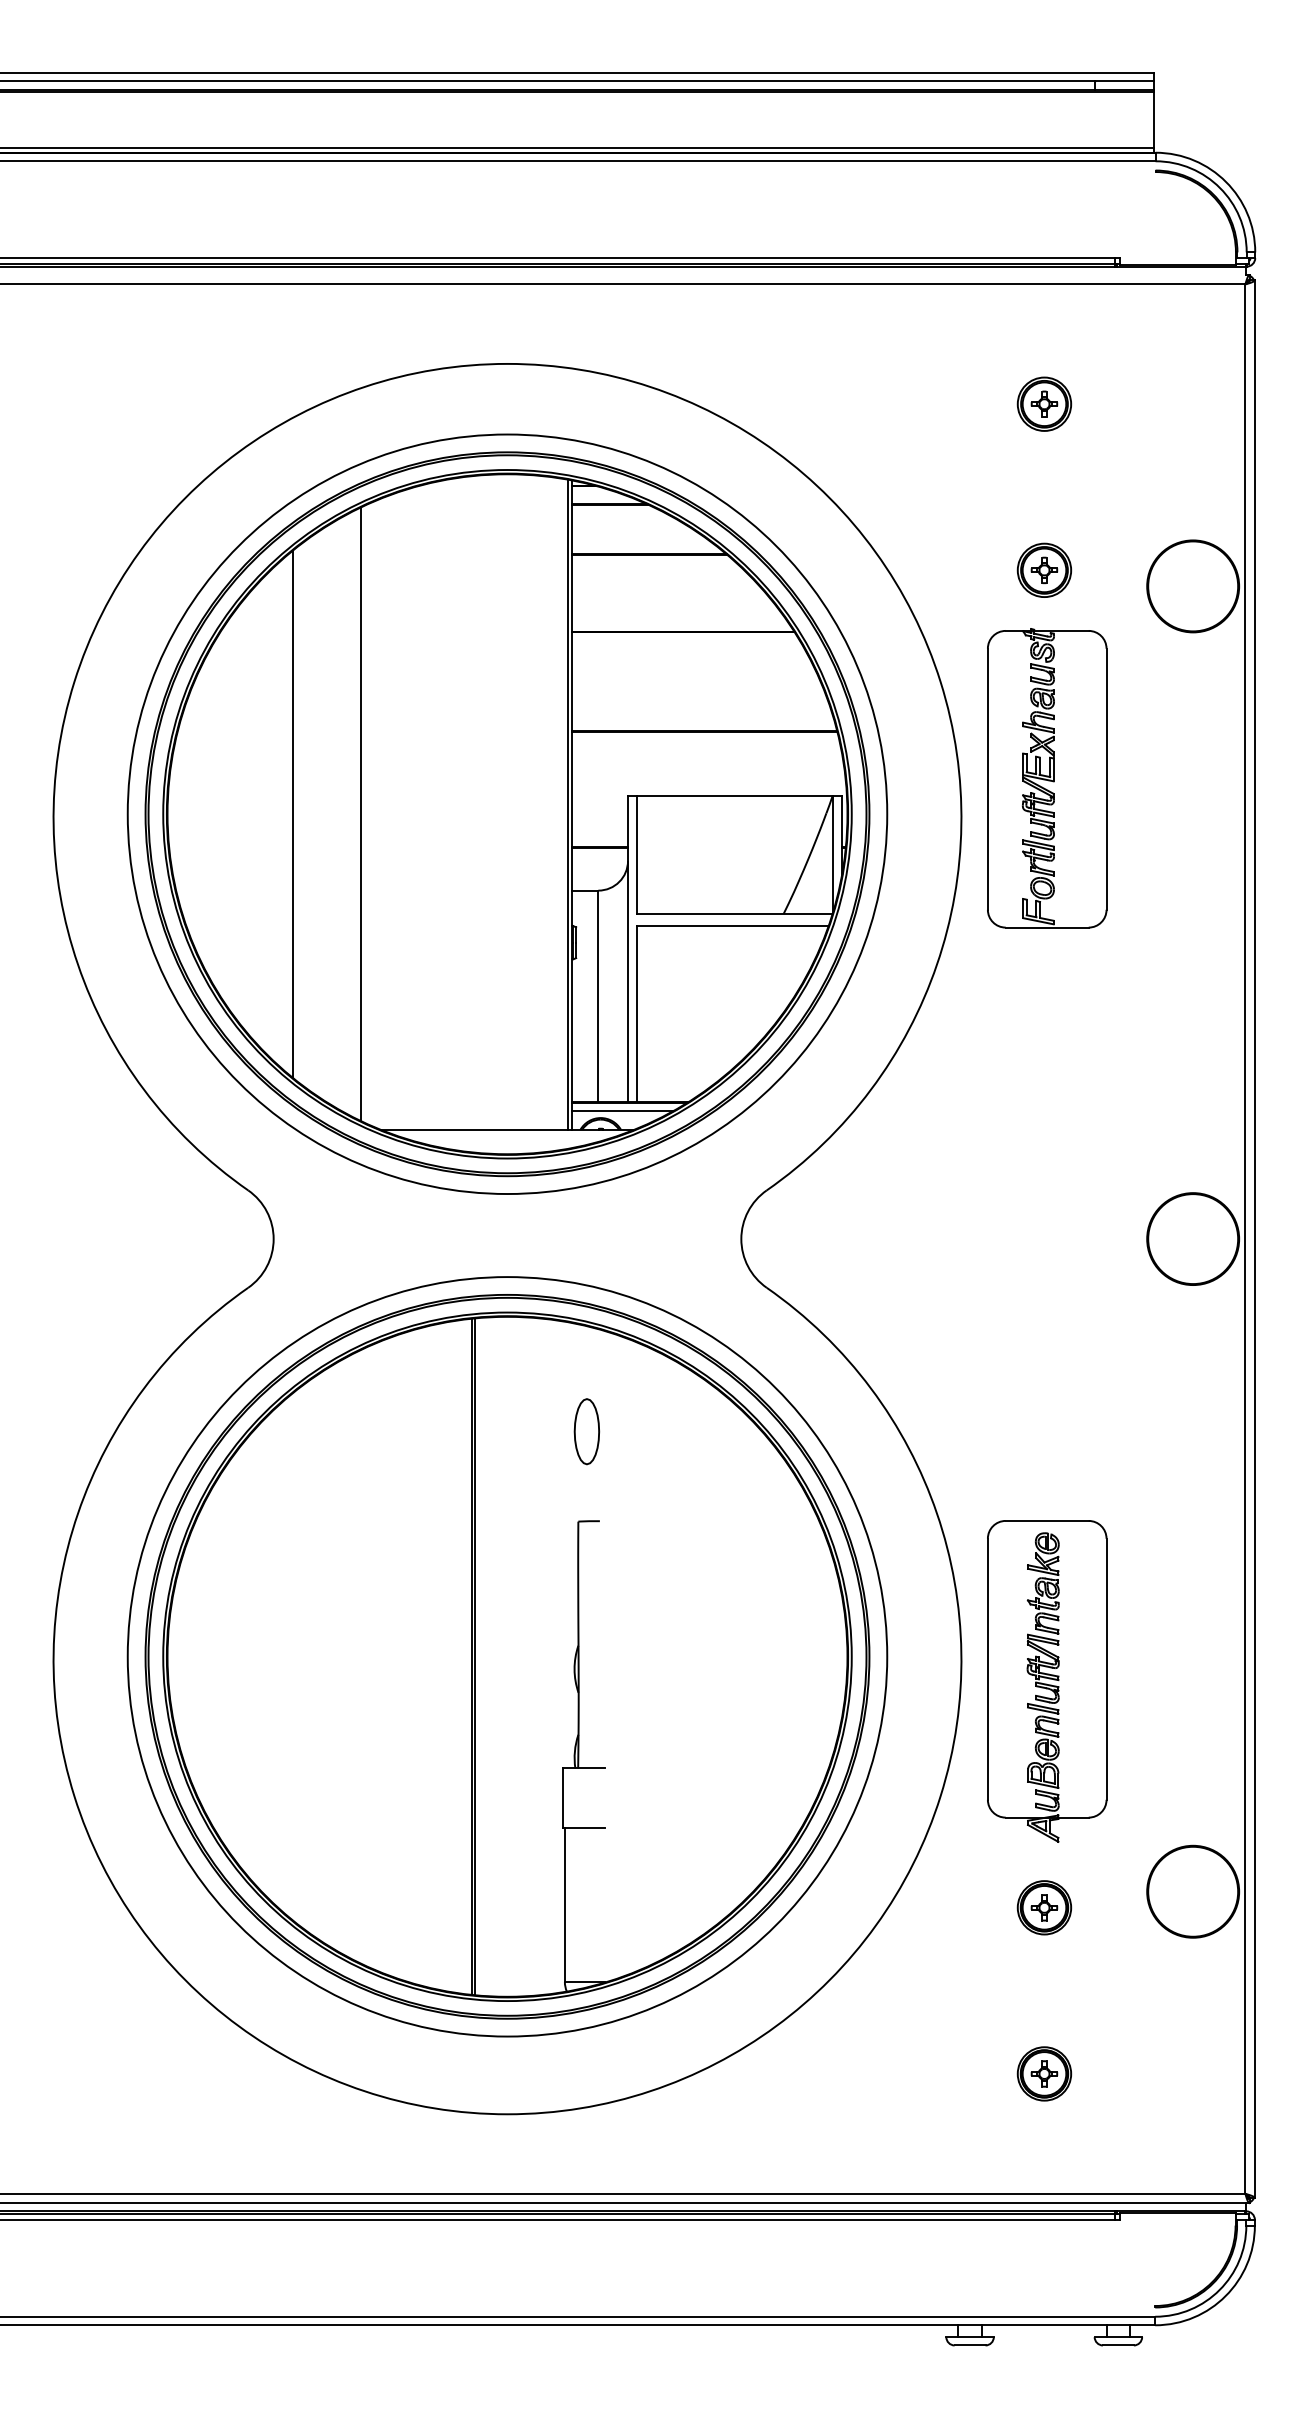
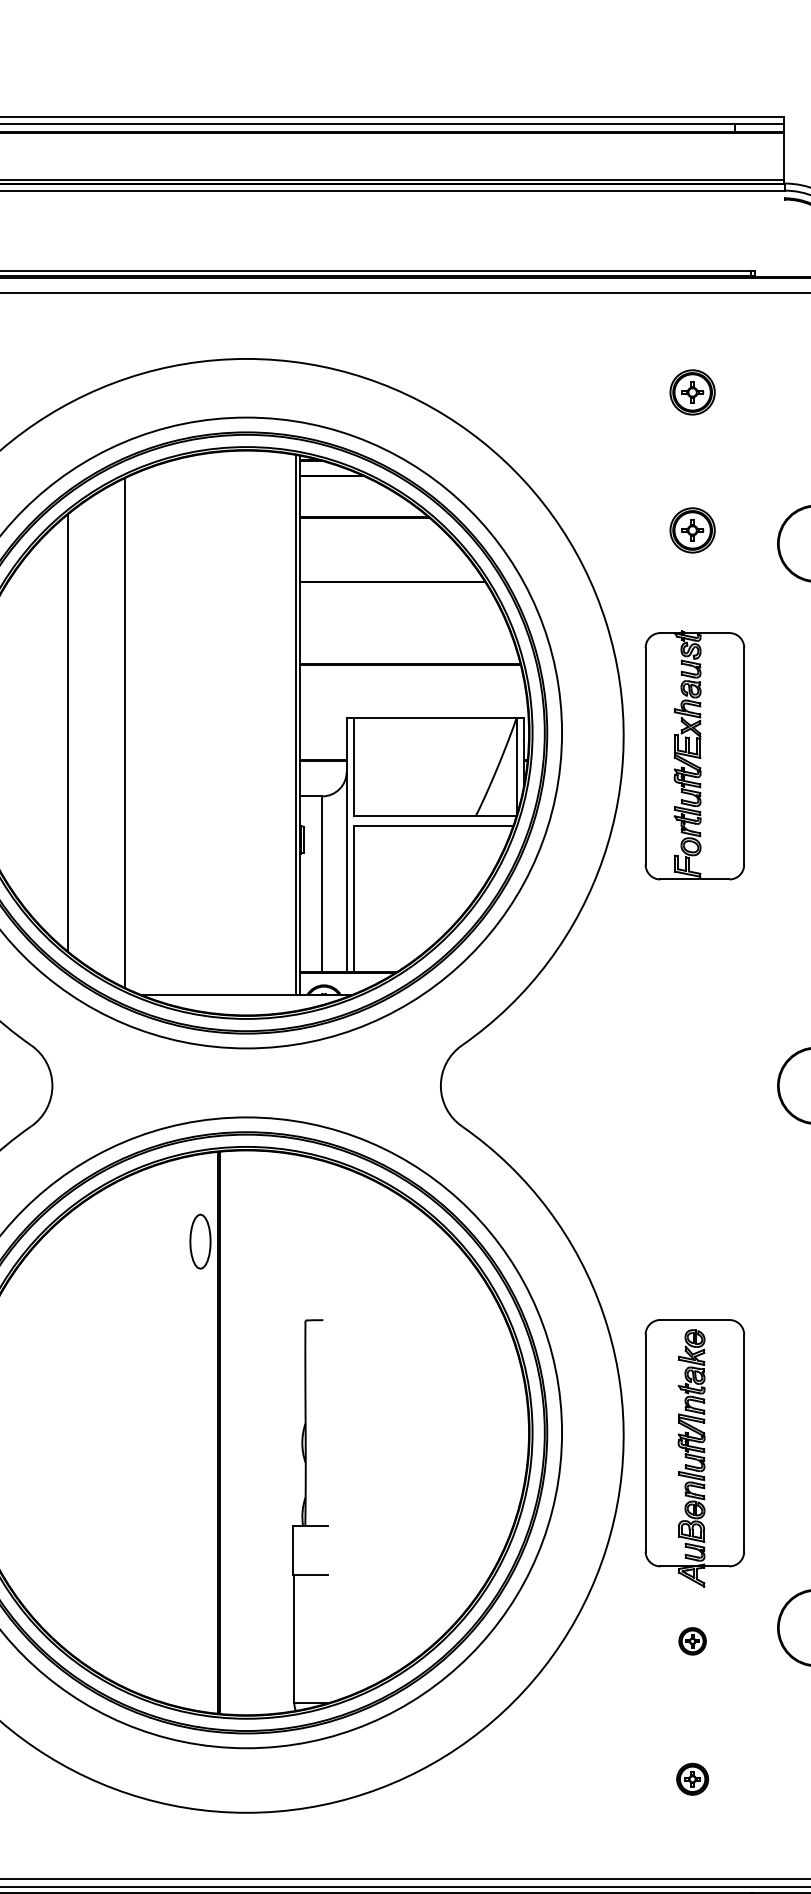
part: (1047, 778) -> (695, 755), moved
line: (622, 1111) -> (342, 979), removed
part: (586, 1431) -> (200, 1241), moved
part: (1044, 1907) -> (692, 1641), size x0.6
part: (1044, 2073) -> (692, 1778), size x0.7

